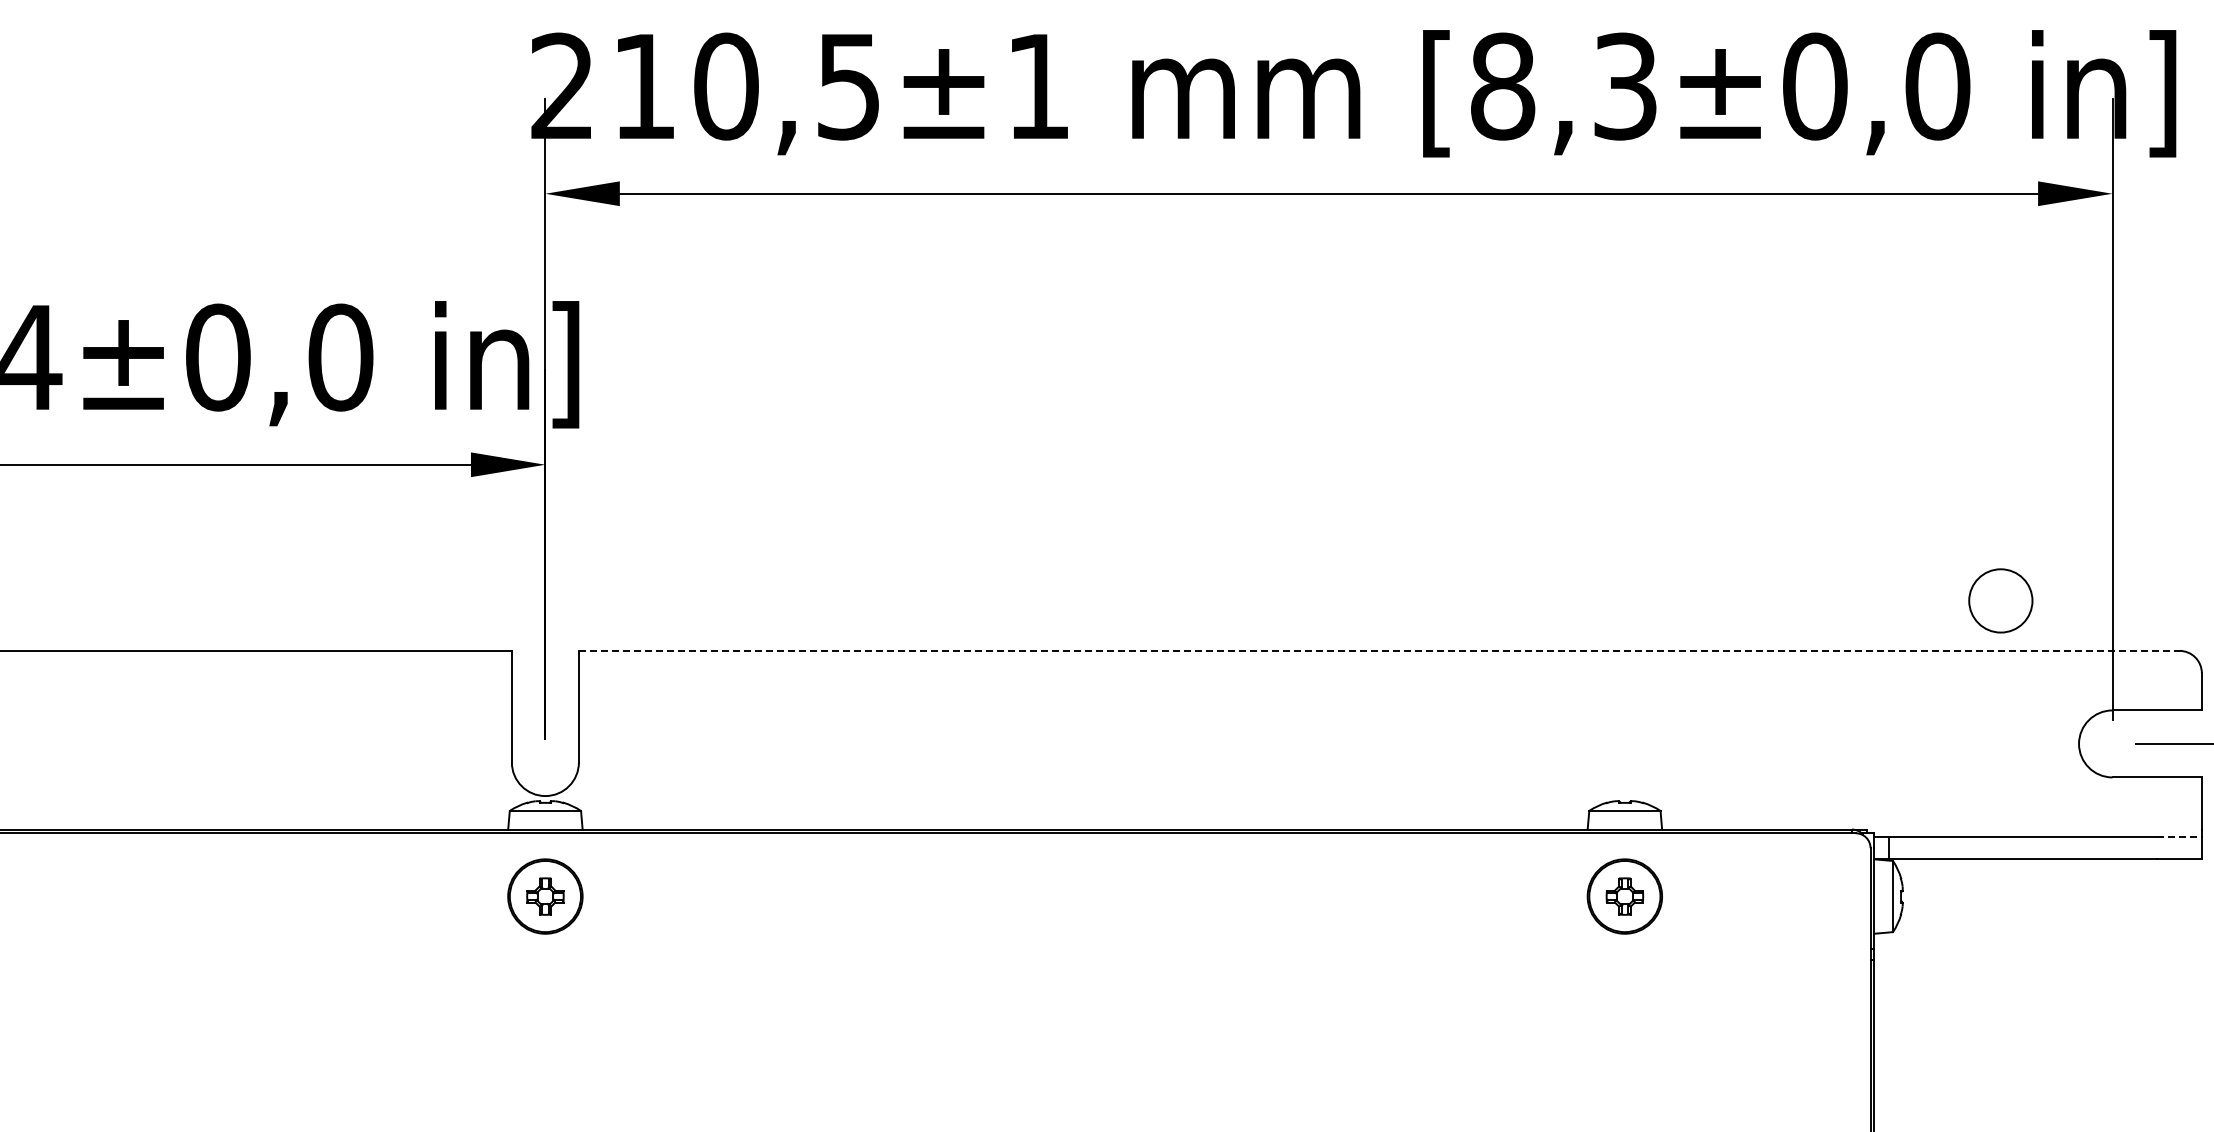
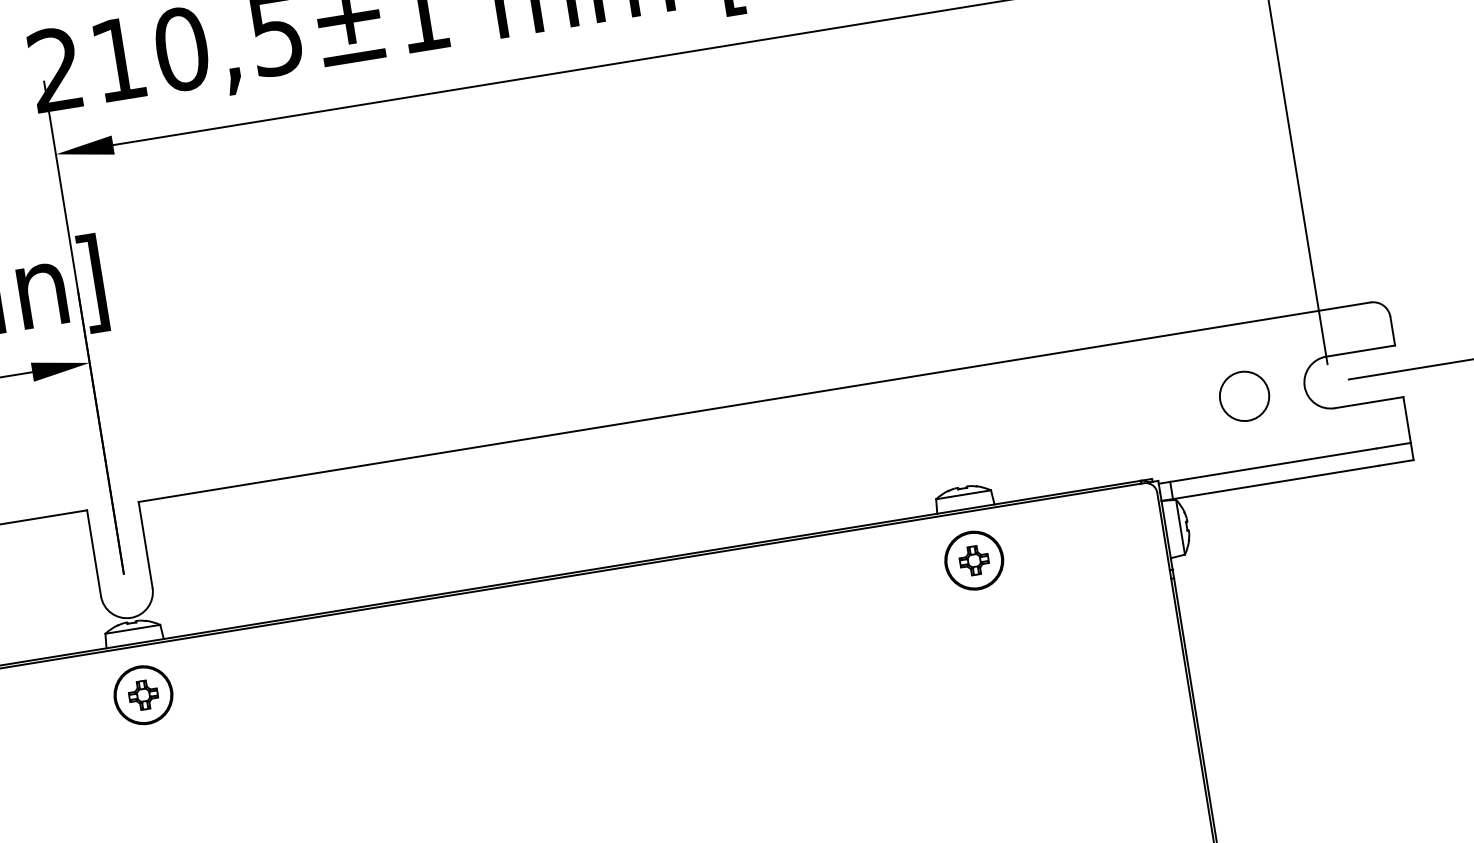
circle: (2000, 600) -> (1244, 396), moved
line: (1379, 650) -> (754, 401), dashed -> solid
line: (2180, 837) -> (1394, 445), dashed -> solid

